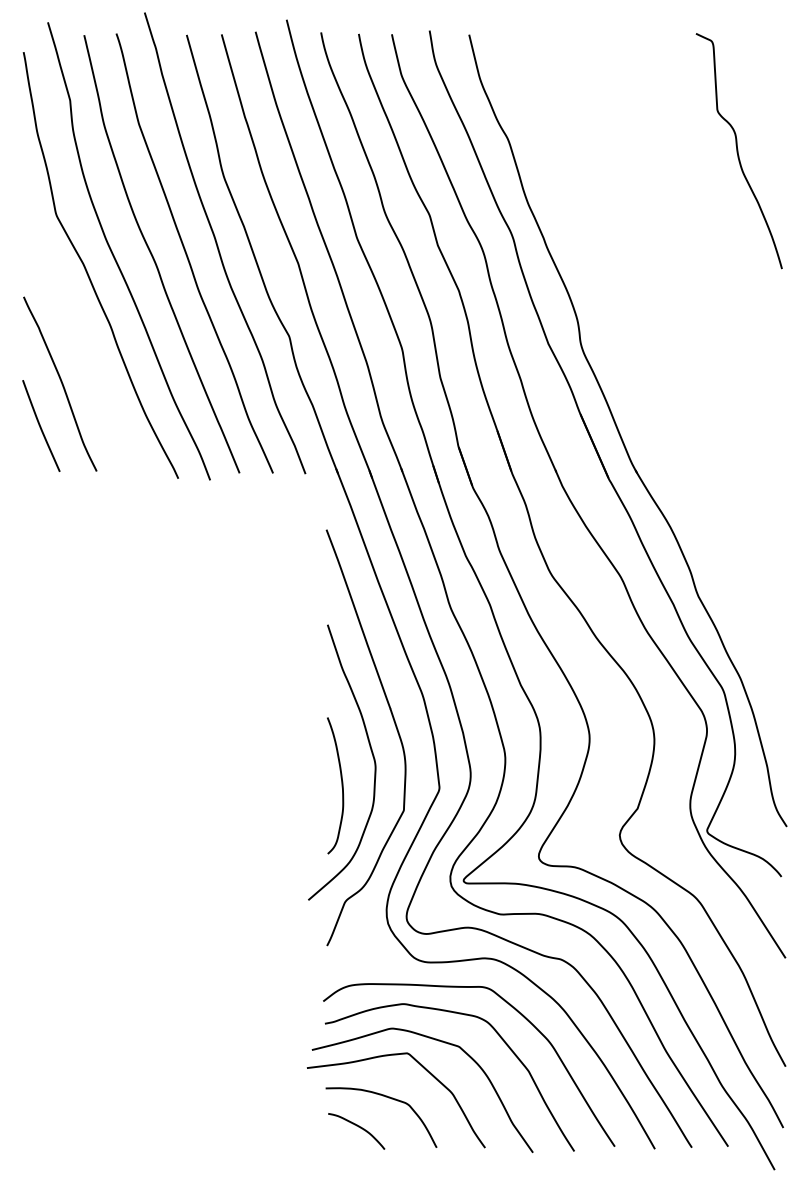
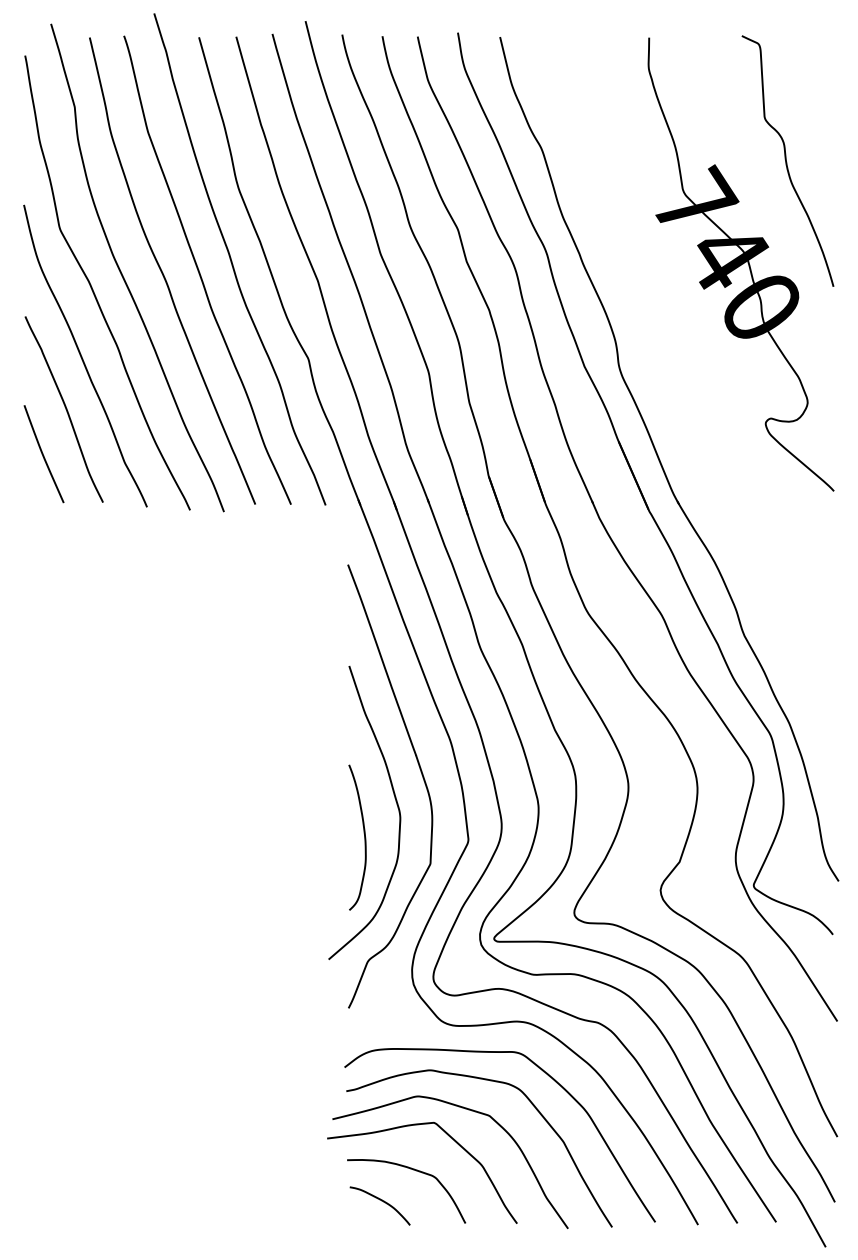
part: (694, 248) -> (740, 264), added
curve: (77, 334) -> (82, 356), added

